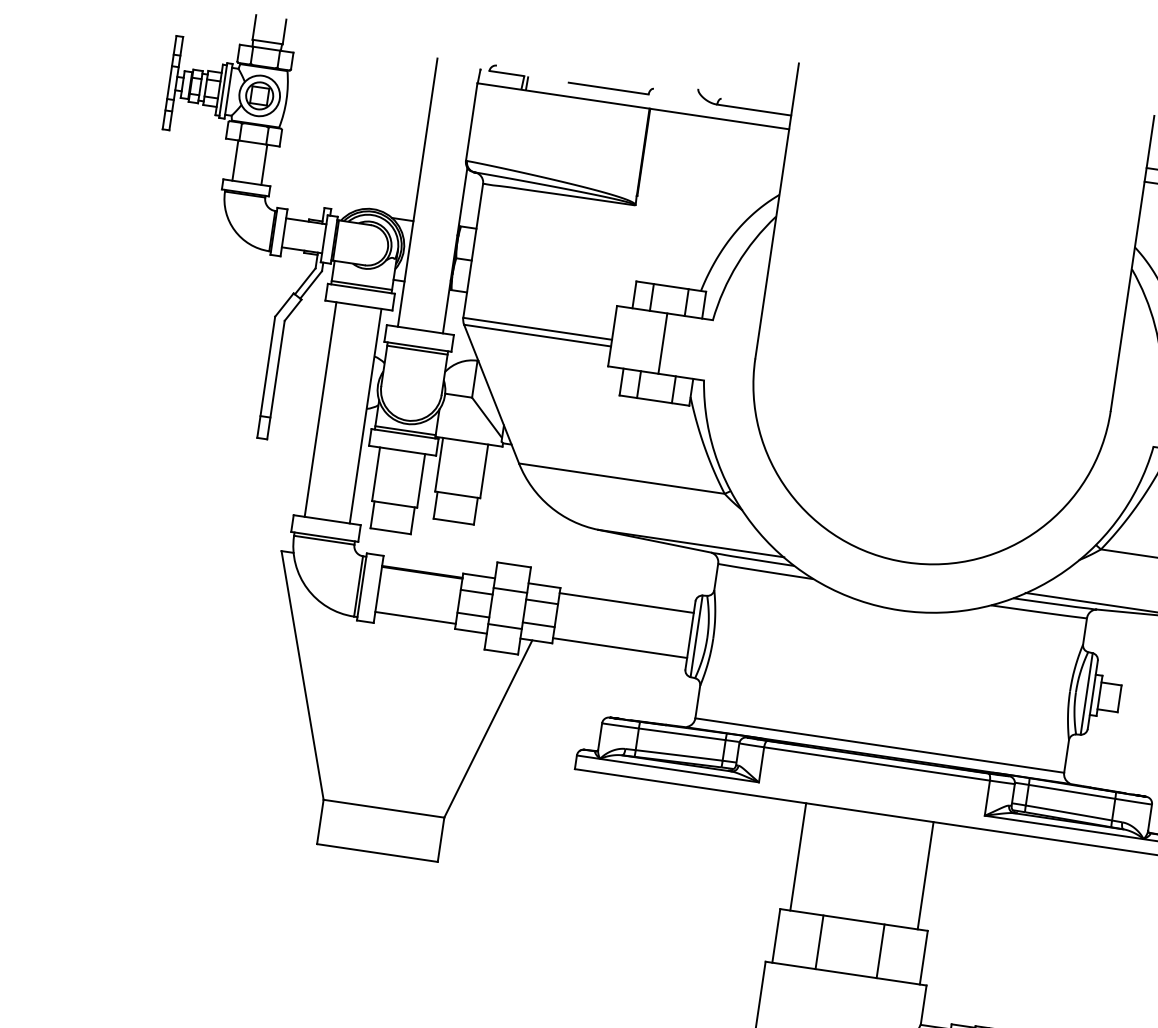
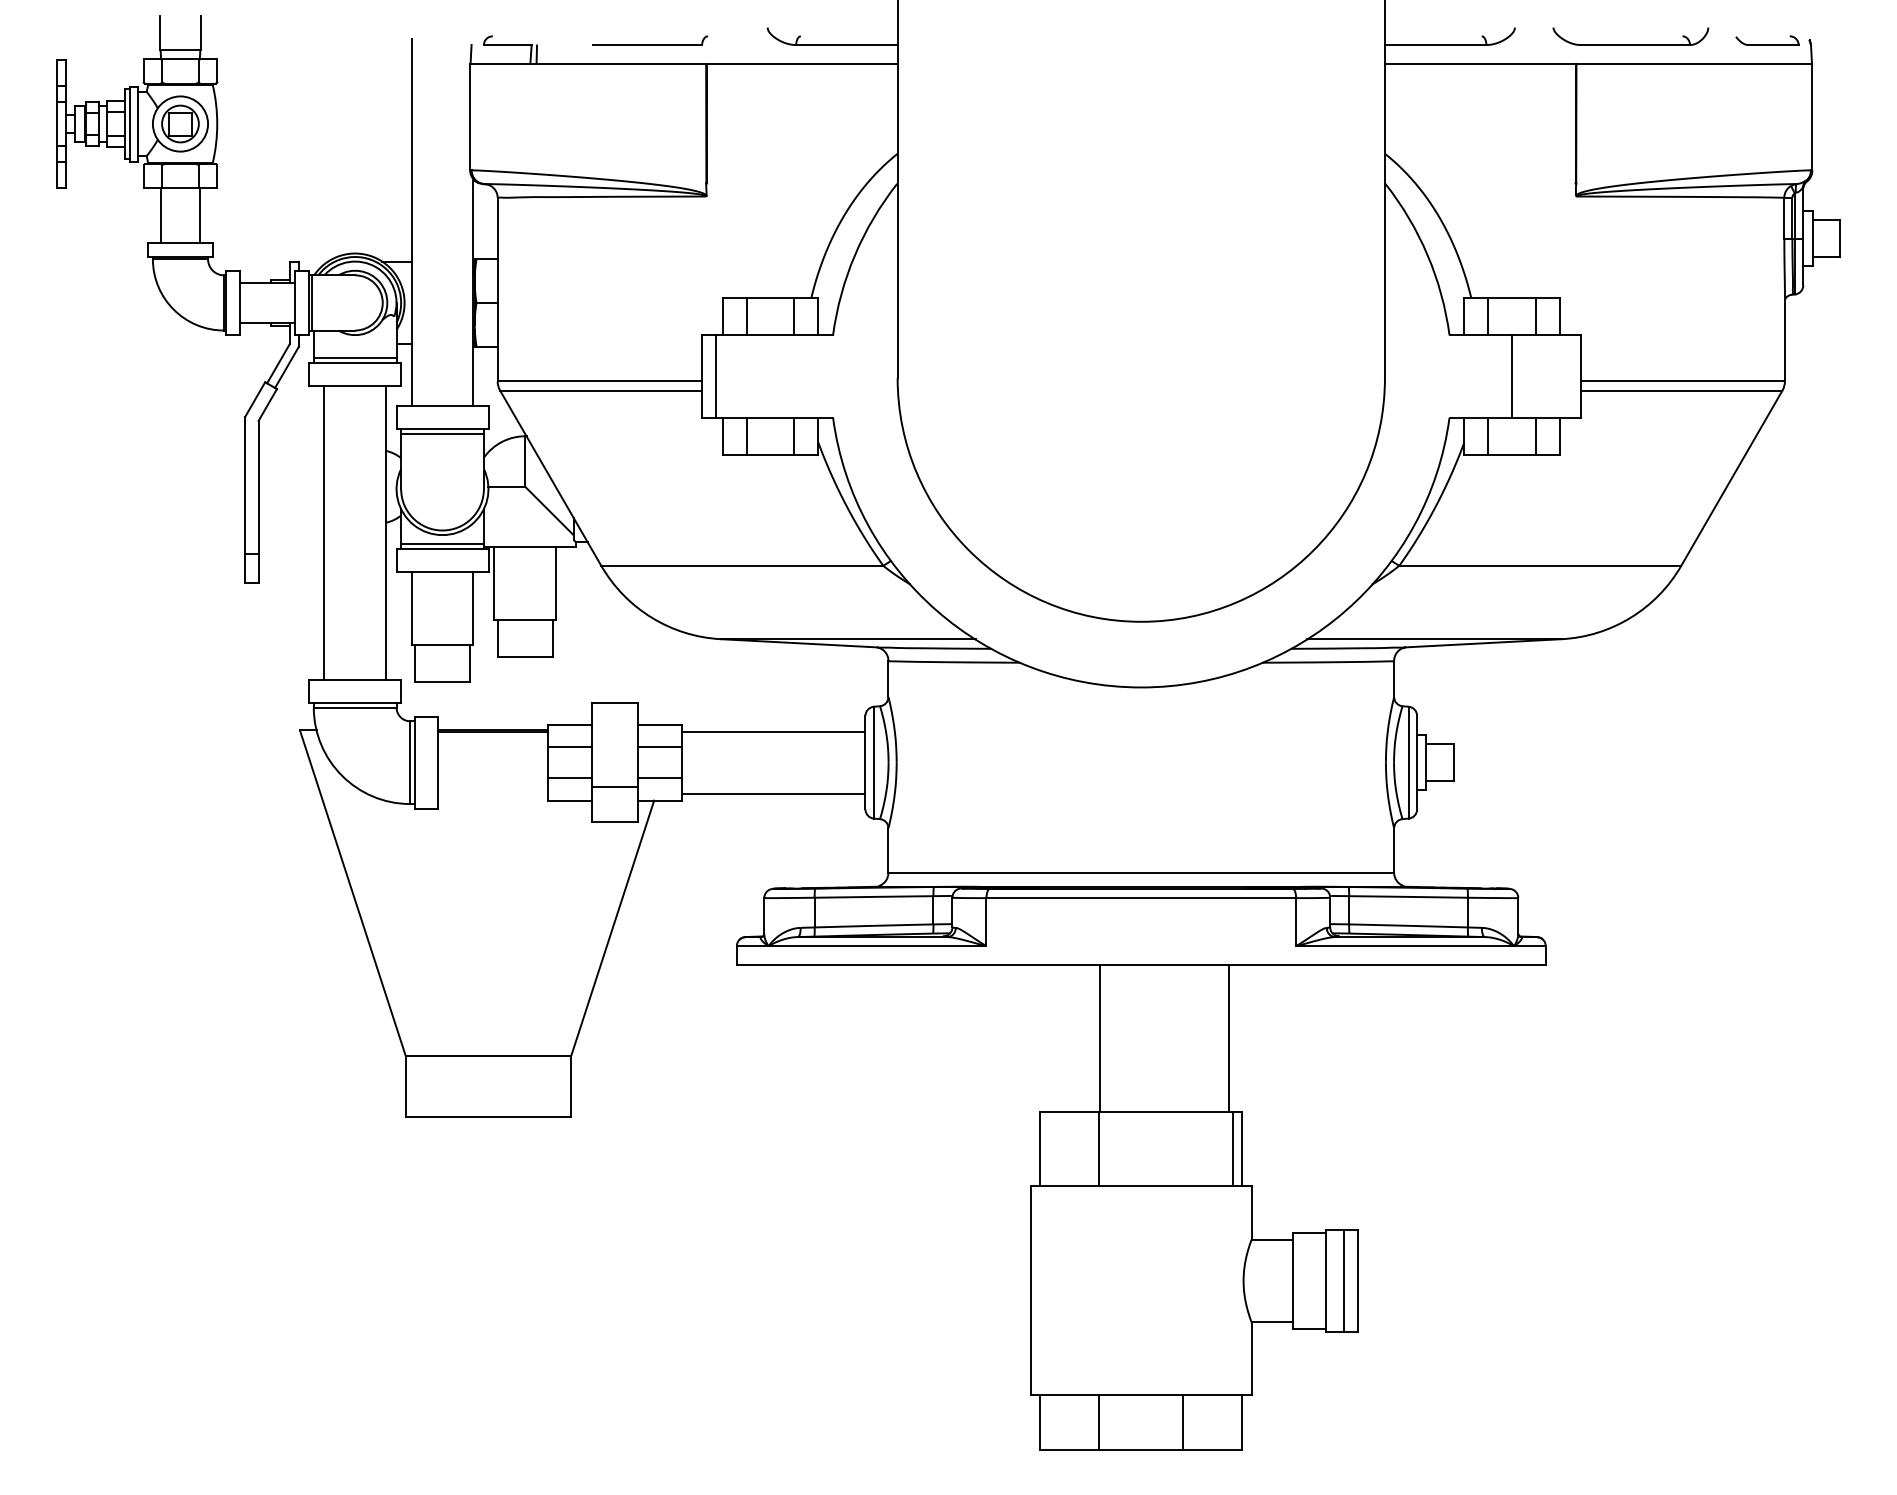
line: (662, 343) -> (715, 376), moved
line: (510, 590) -> (614, 737), removed
line: (415, 617) -> (492, 793), removed
line: (797, 856) -> (1099, 1038), moved
line: (880, 951) -> (1233, 1148), moved

